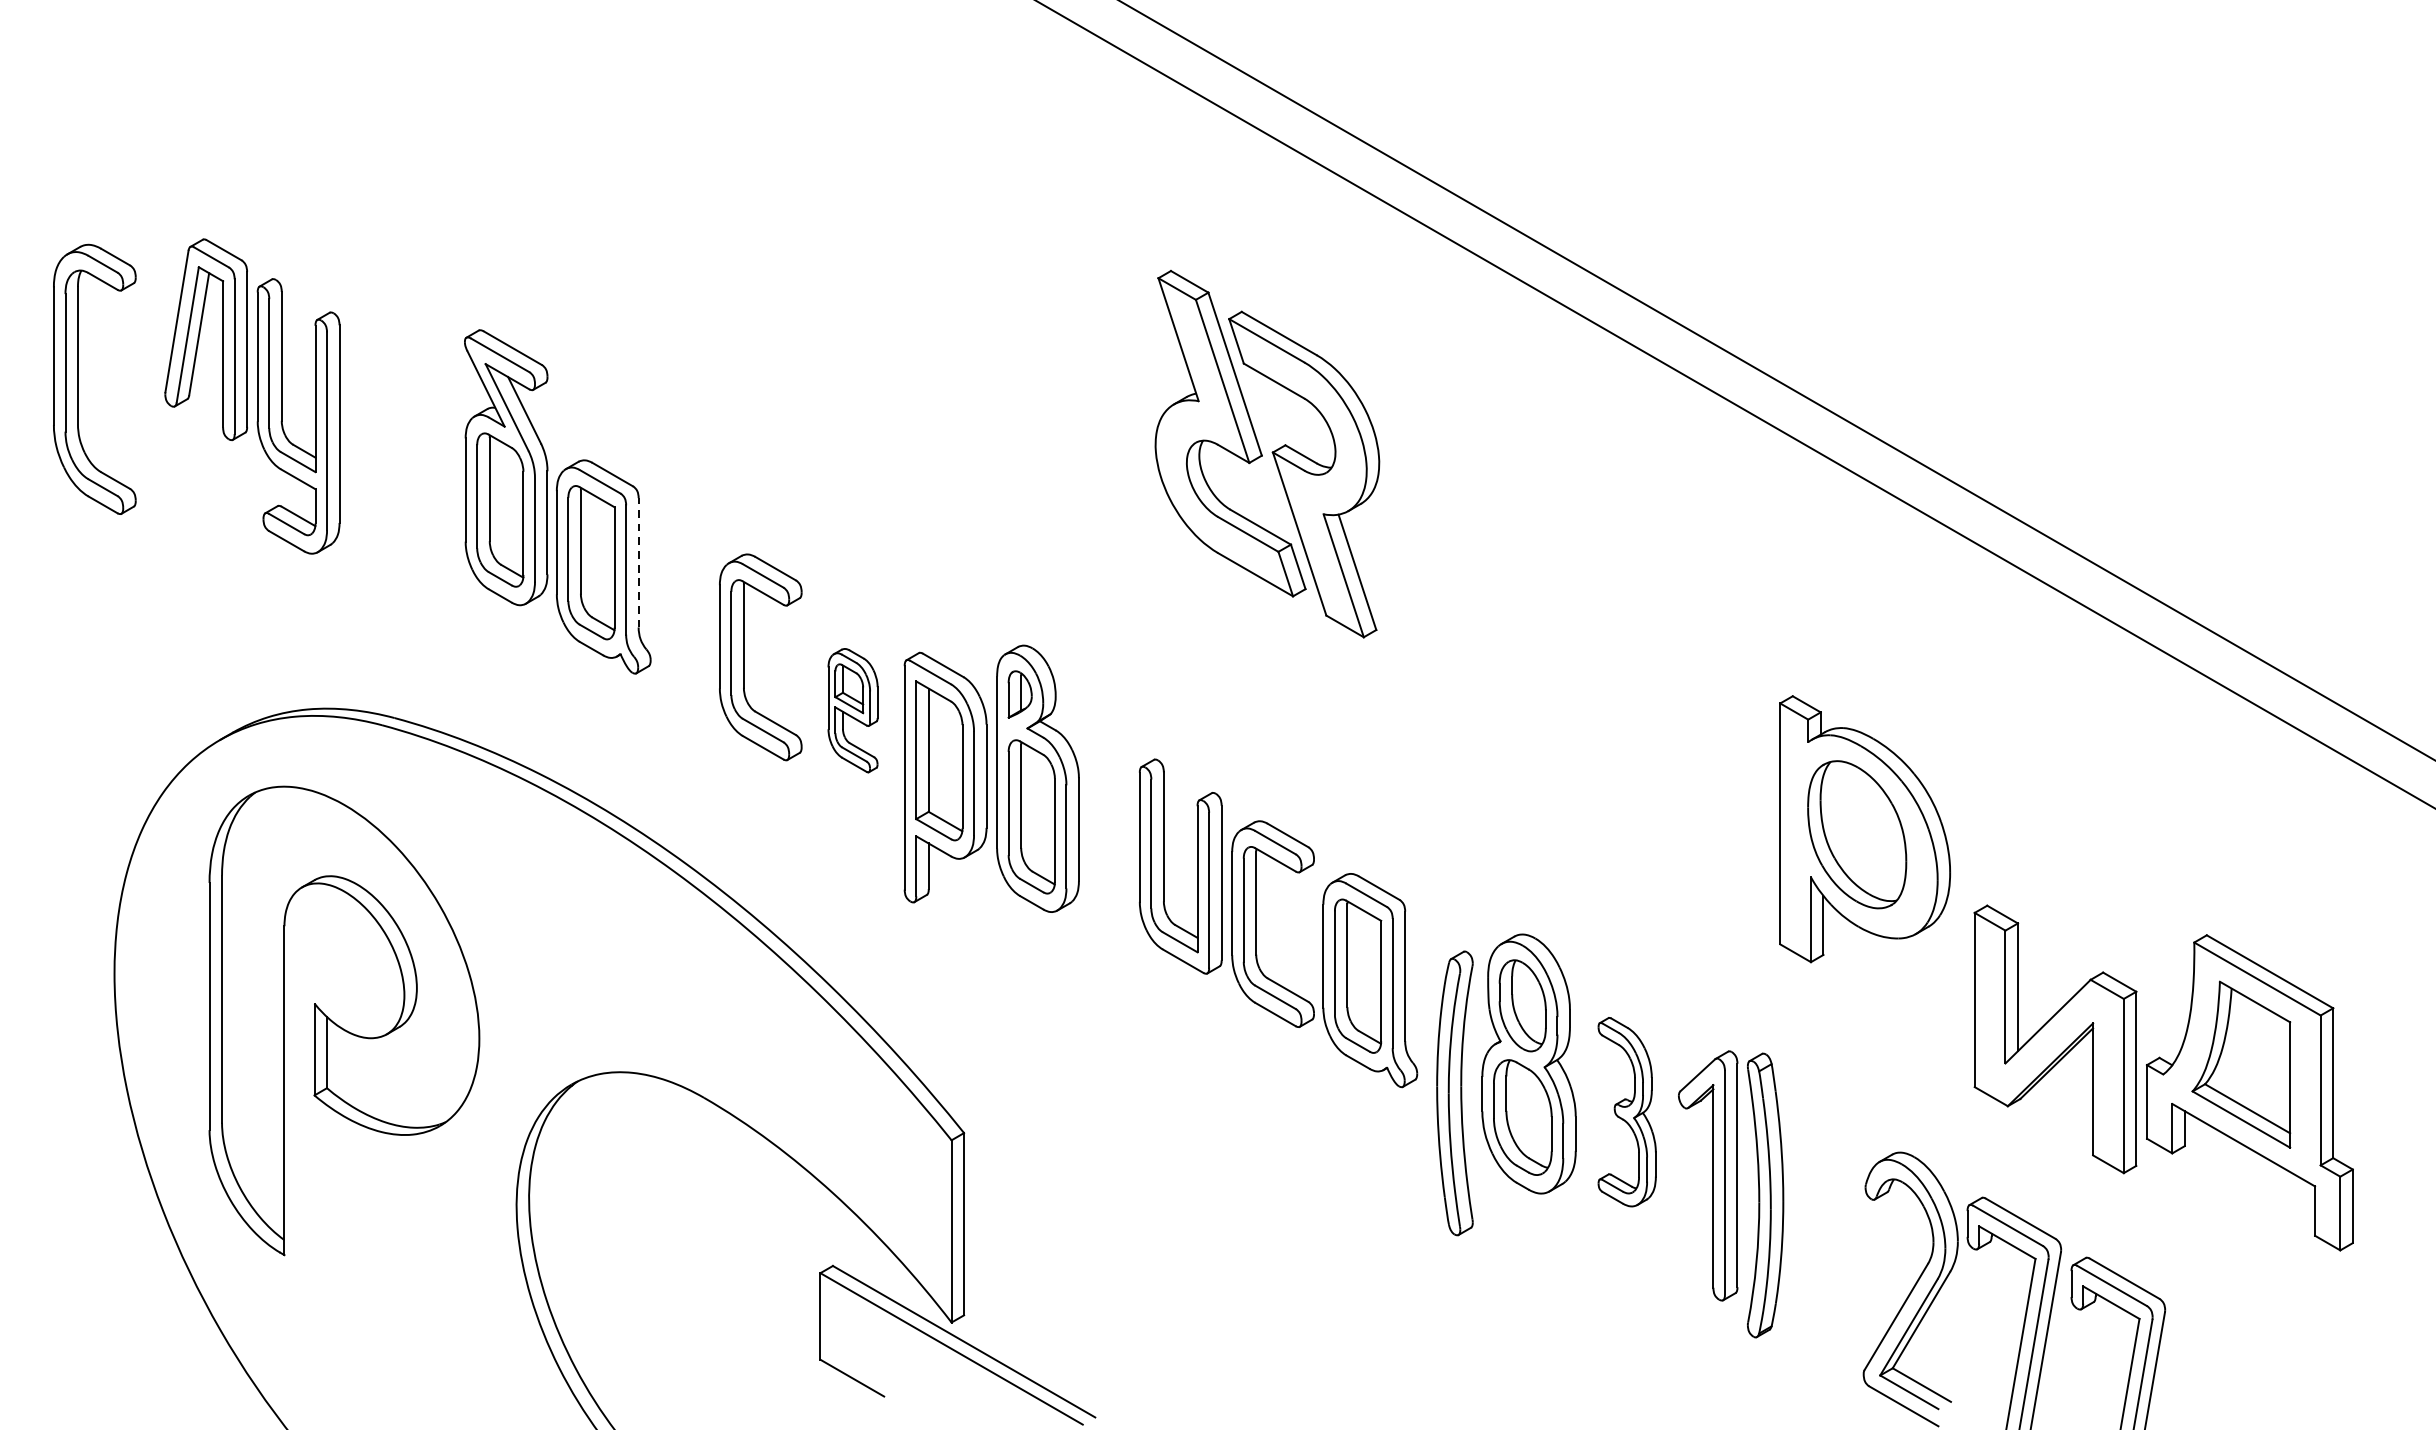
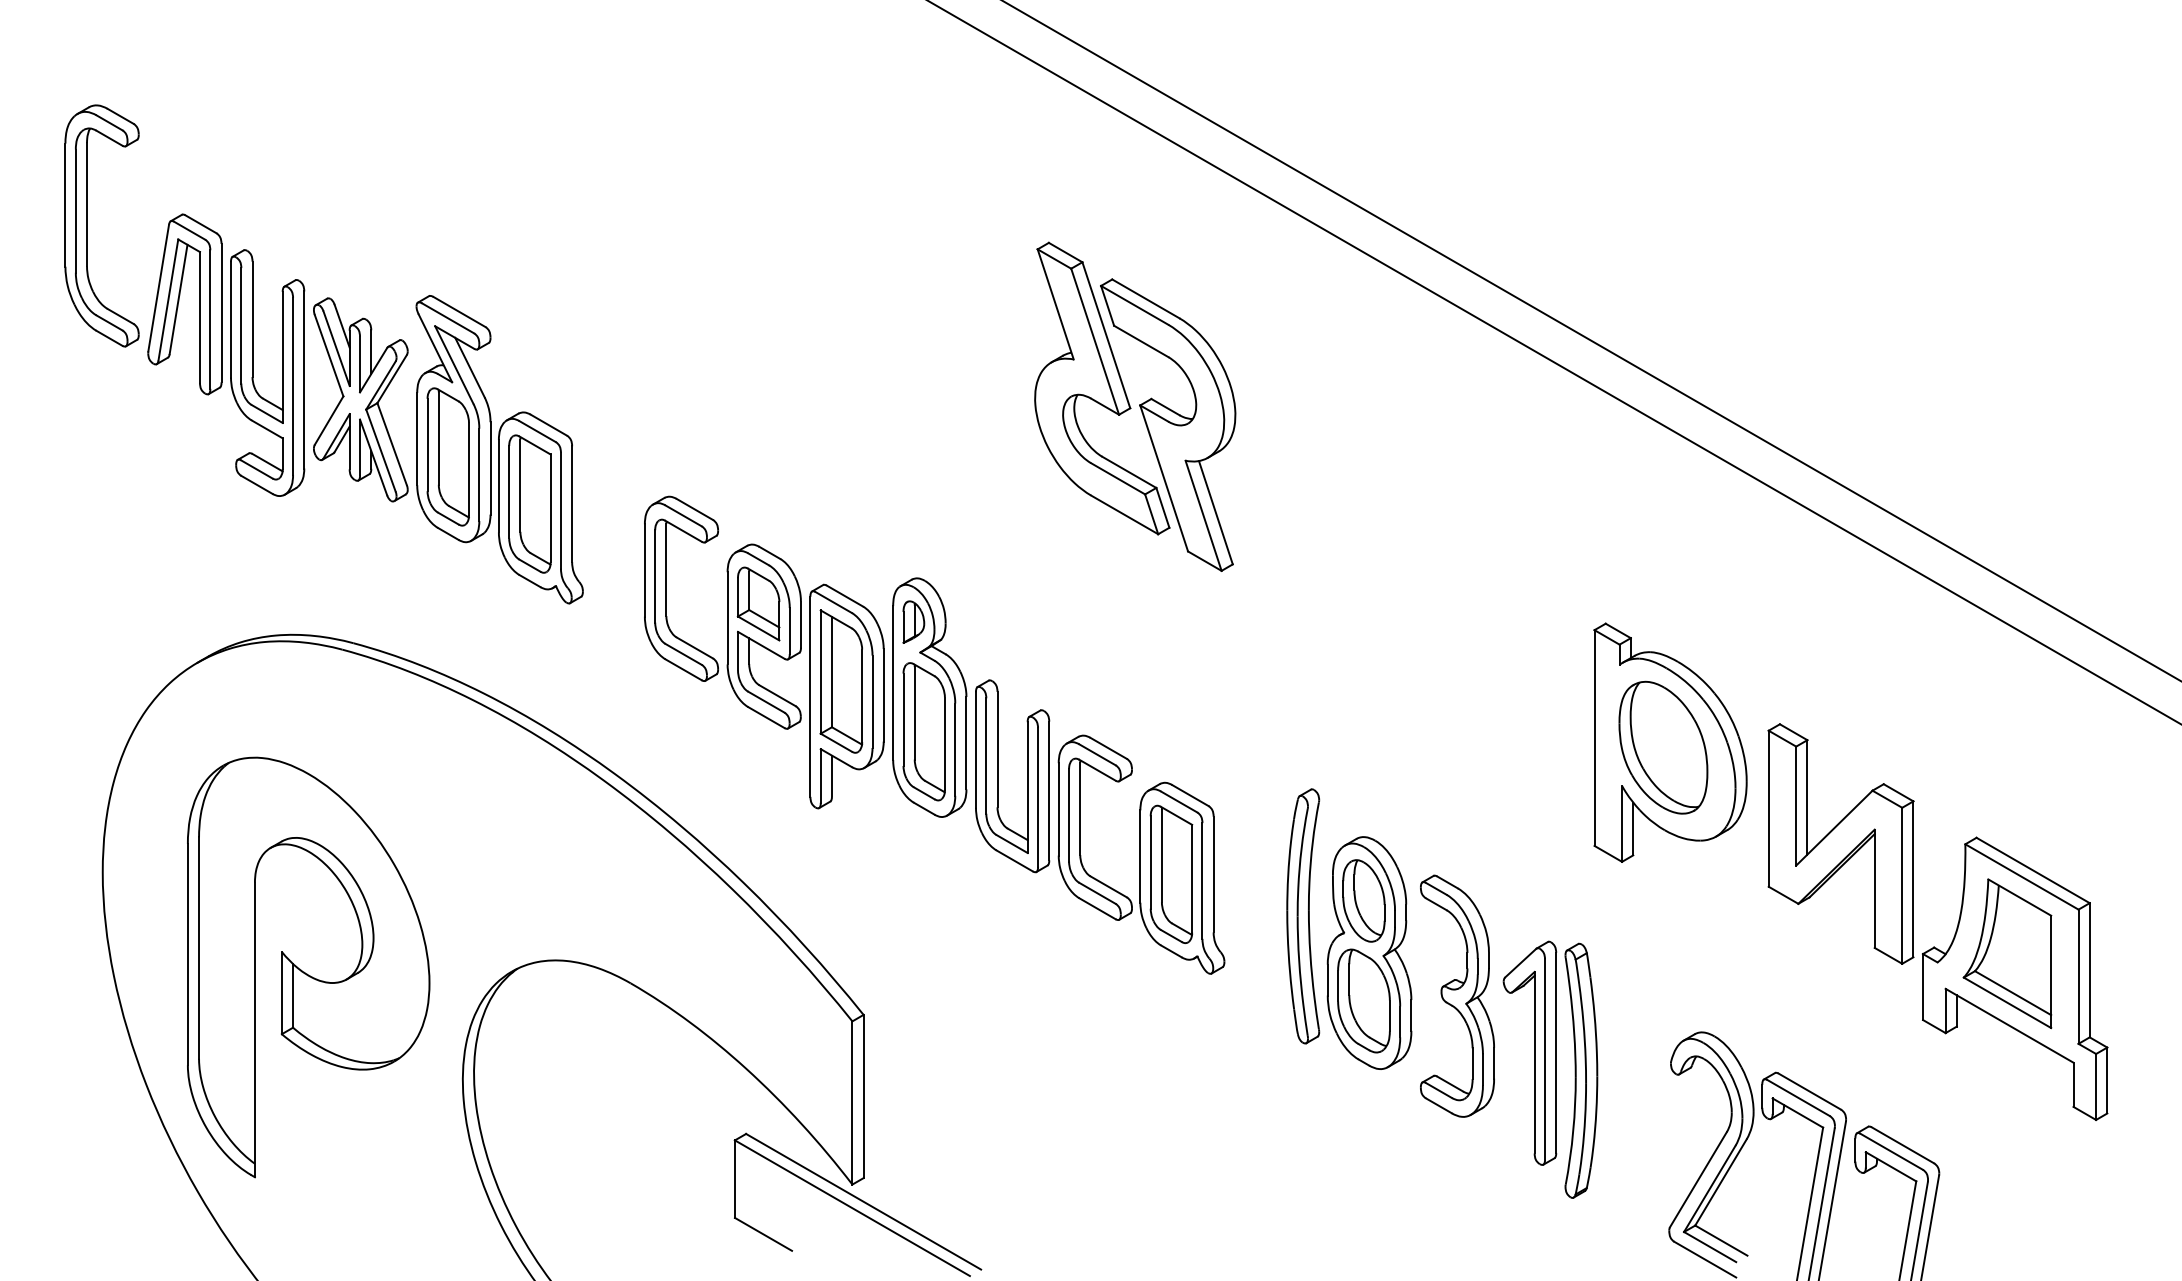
part: (78, 378) -> (87, 225), moved
part: (402, 445) -> (360, 399), added
line: (639, 563) -> (572, 504), dashed -> solid
part: (852, 710) -> (763, 636), size x1.67
part: (1256, 922) -> (1080, 826), moved
part: (344, 1020) -> (308, 967), moved
part: (2054, 1038) -> (1840, 843), moved
part: (1455, 1093) -> (1303, 916), moved
part: (1627, 1111) -> (1457, 995), size x1.43

